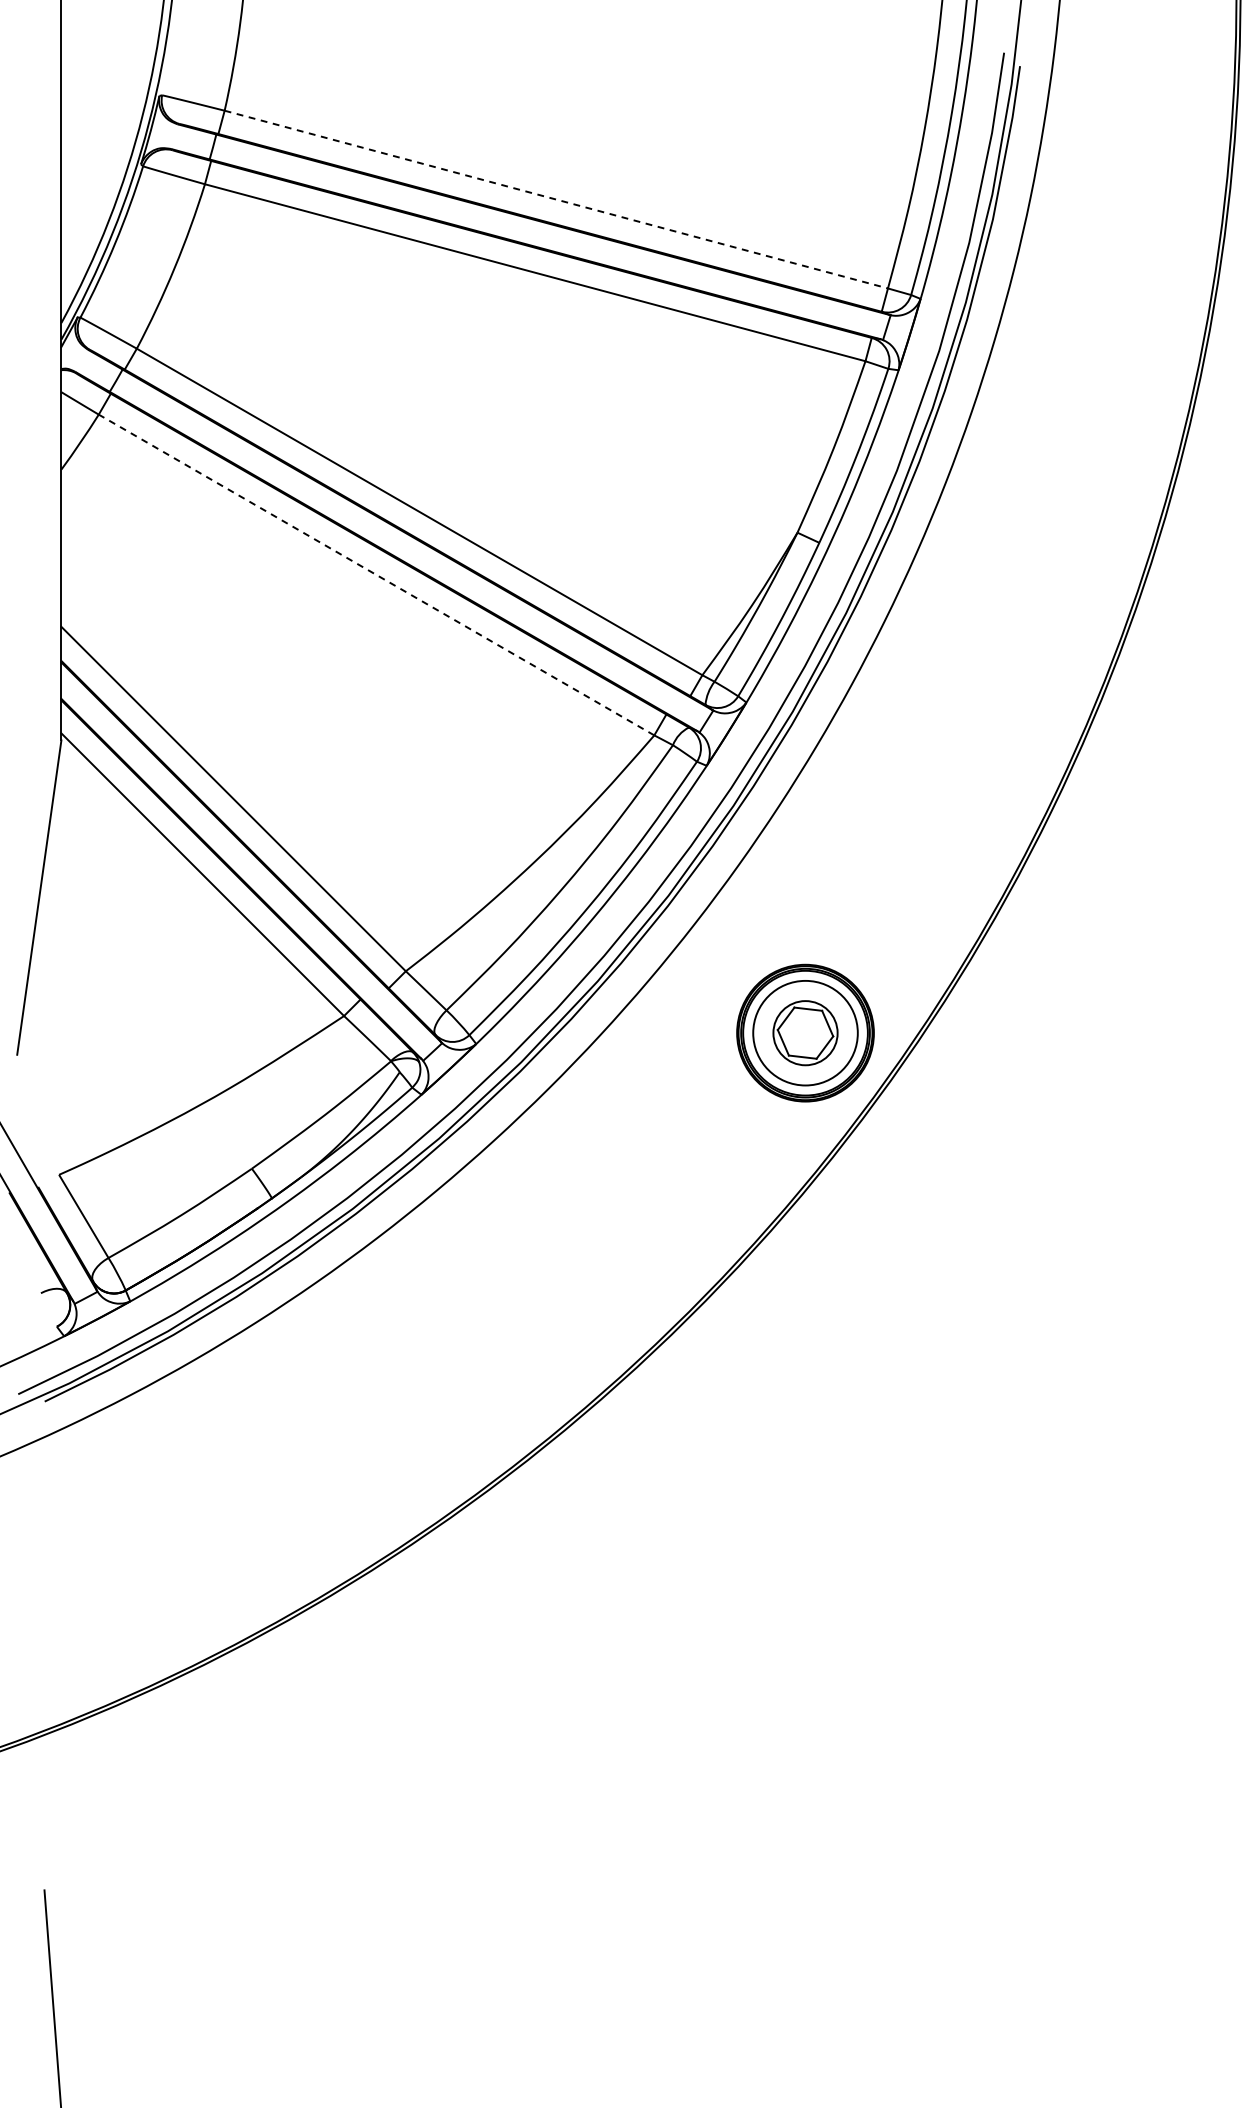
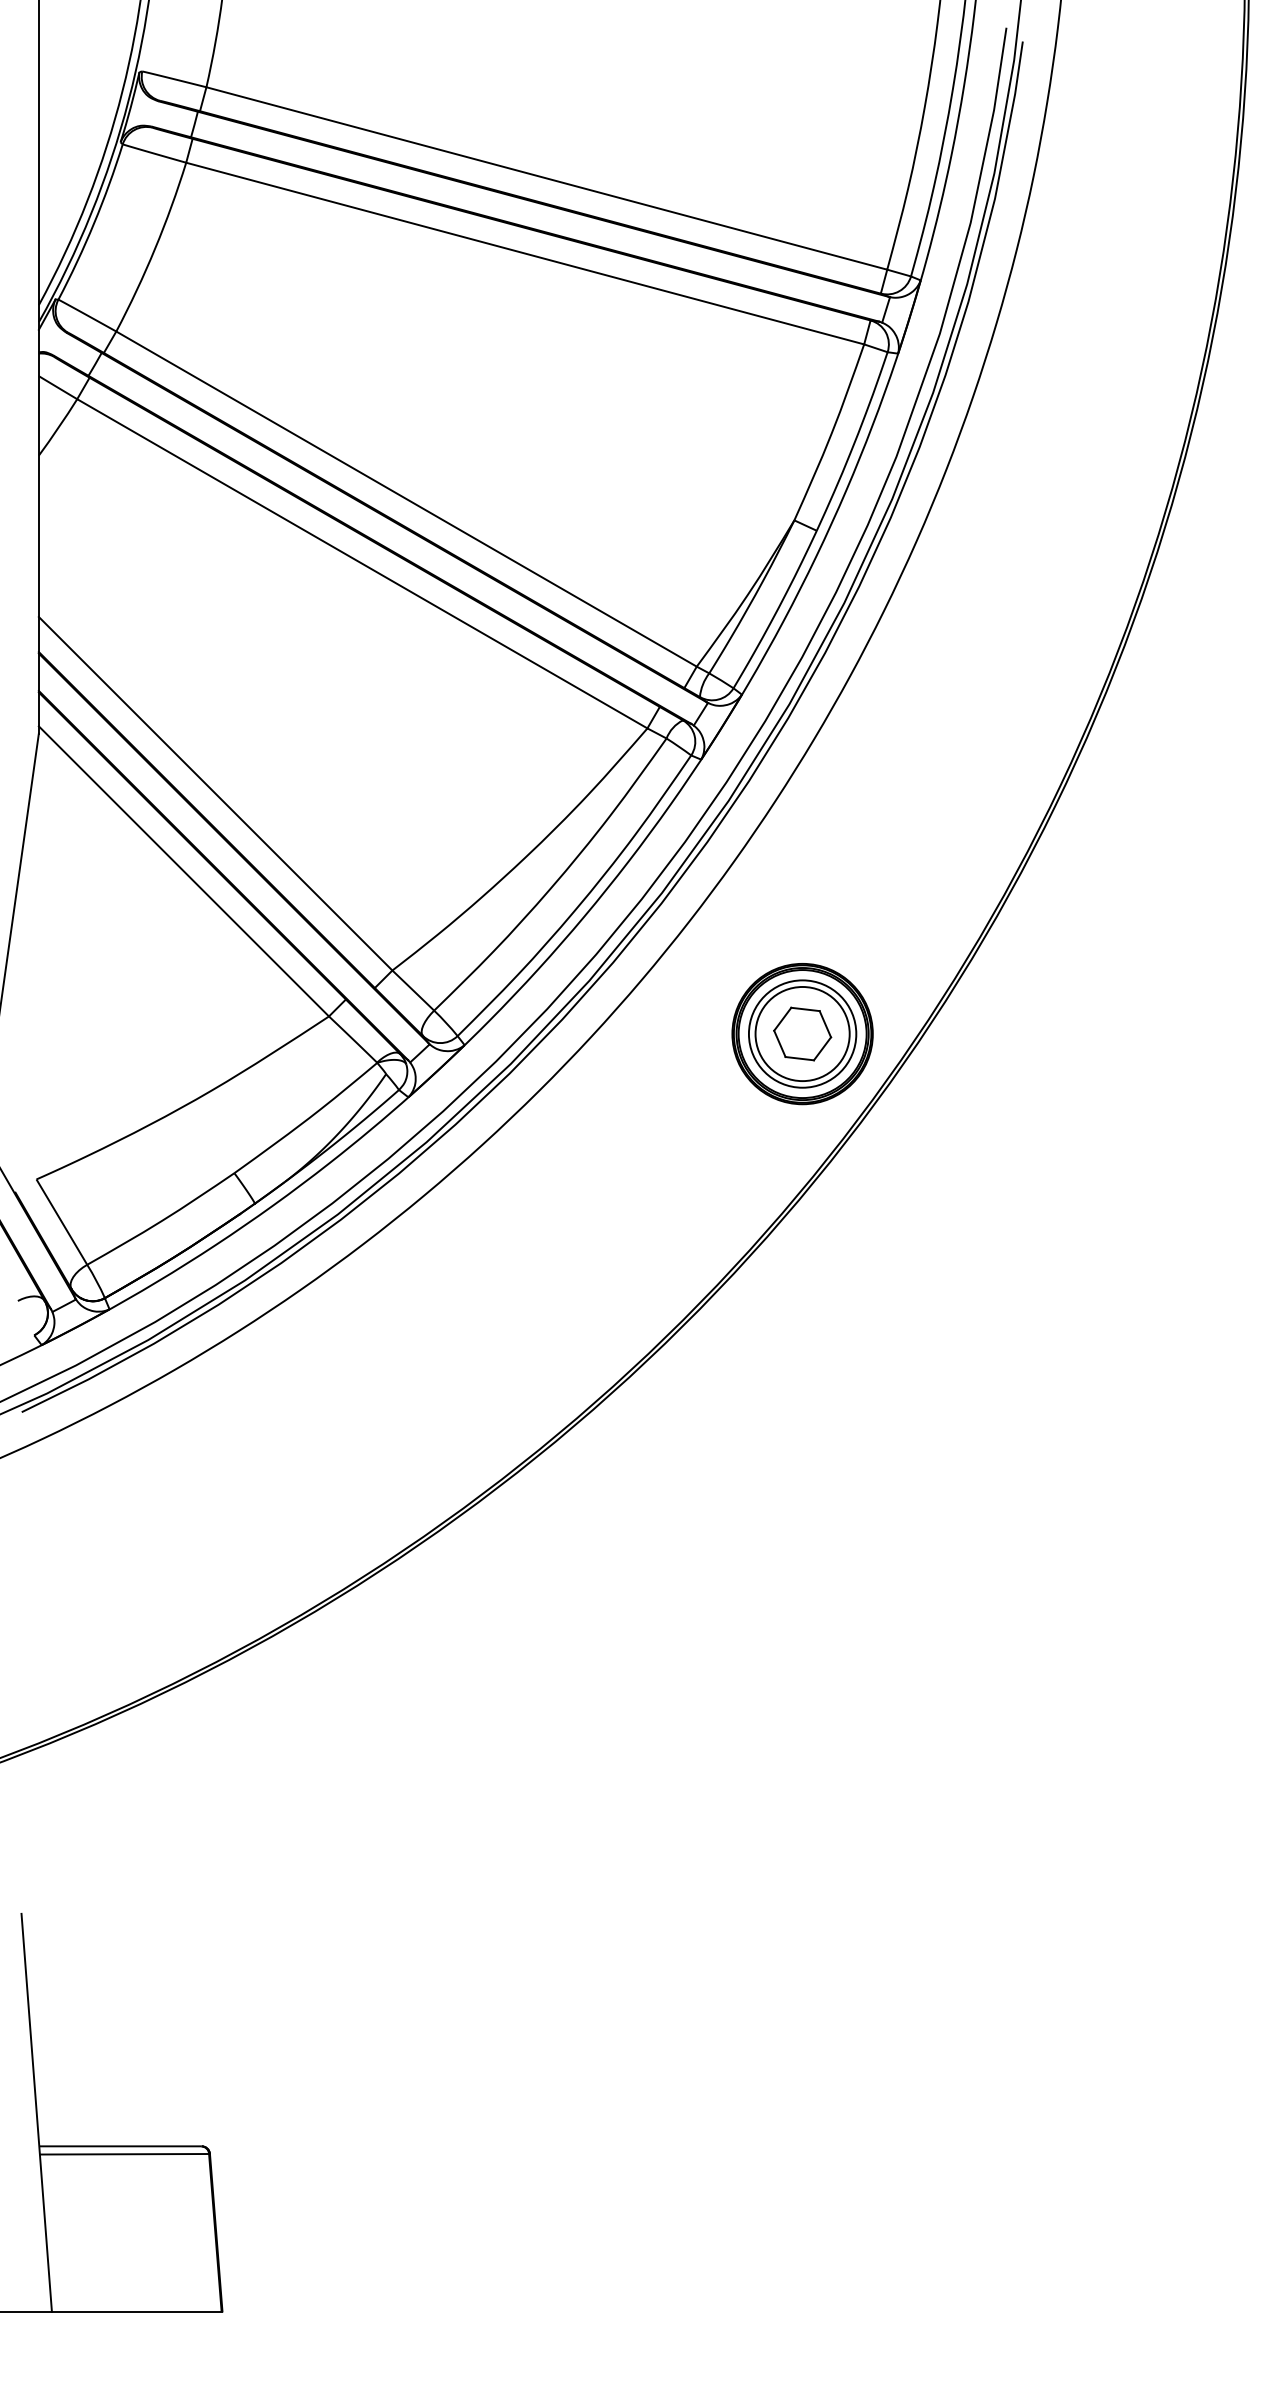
line: (556, 199) -> (547, 178), dashed -> solid
line: (375, 574) -> (361, 563), dashed -> solid
circle: (805, 1032) -> (802, 1033), size x1.43

